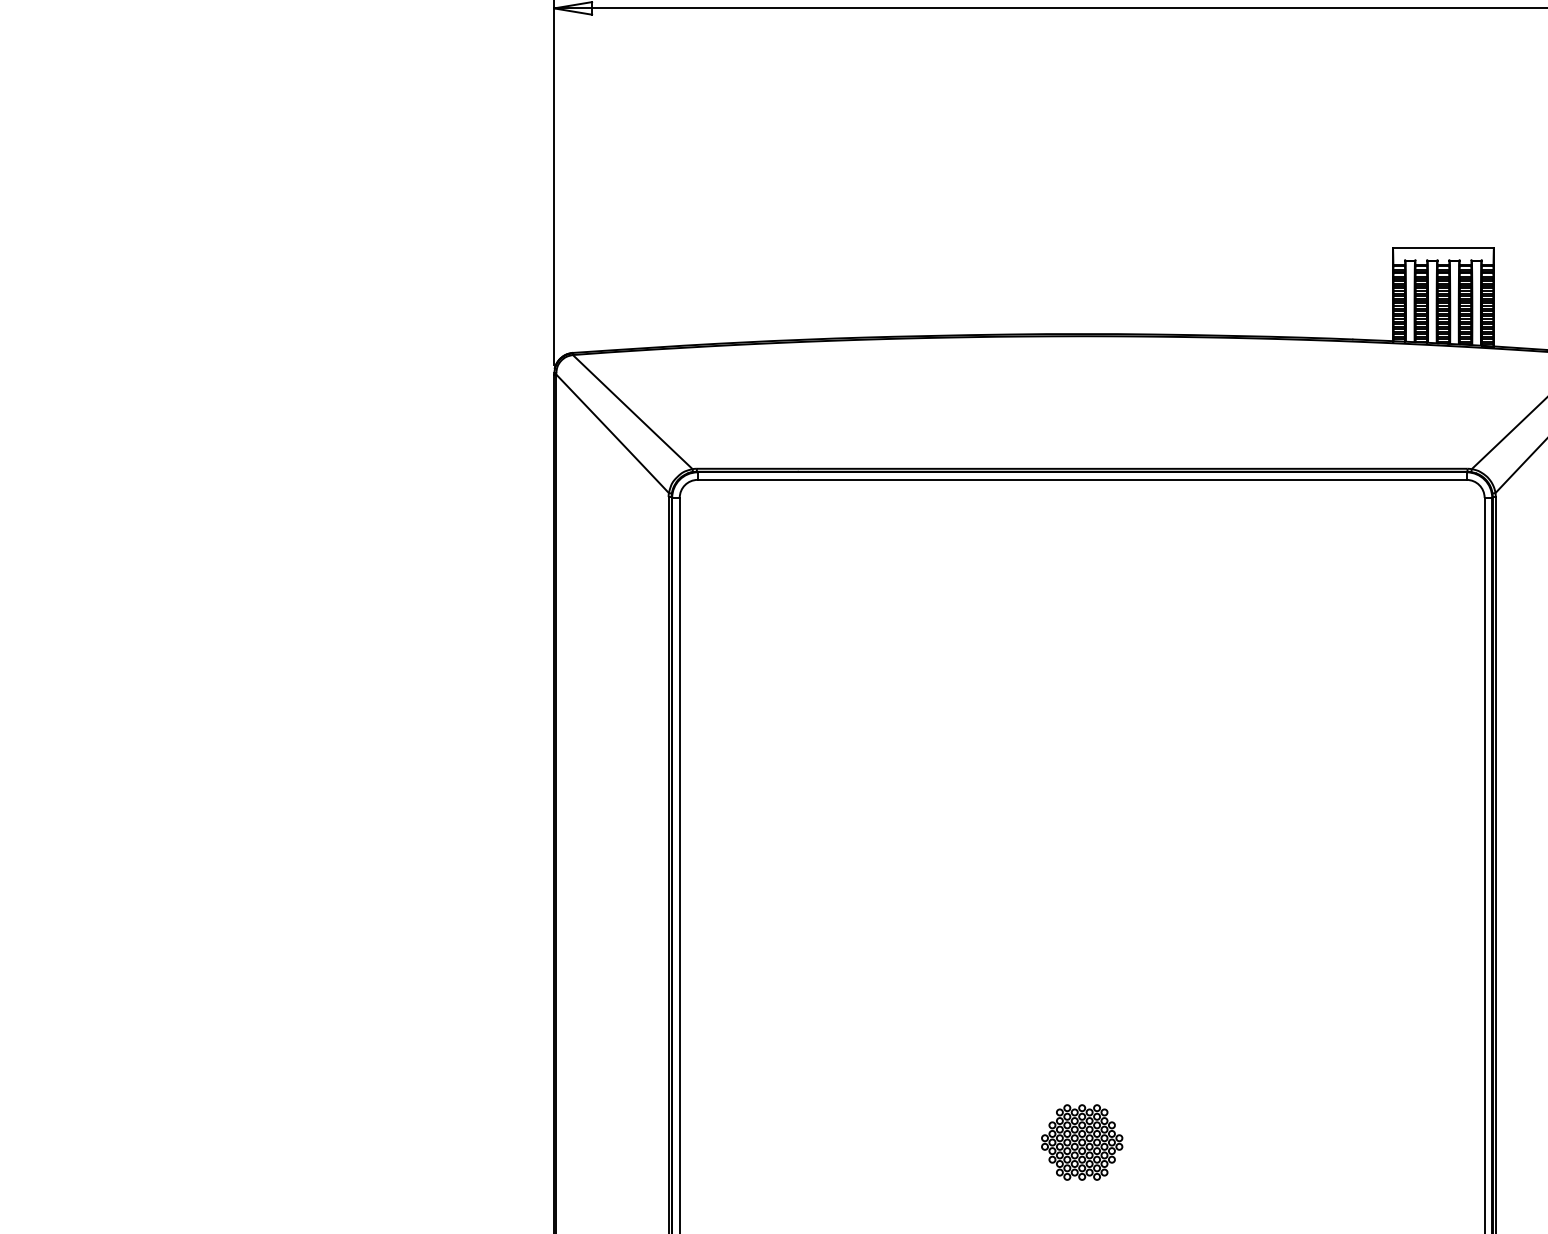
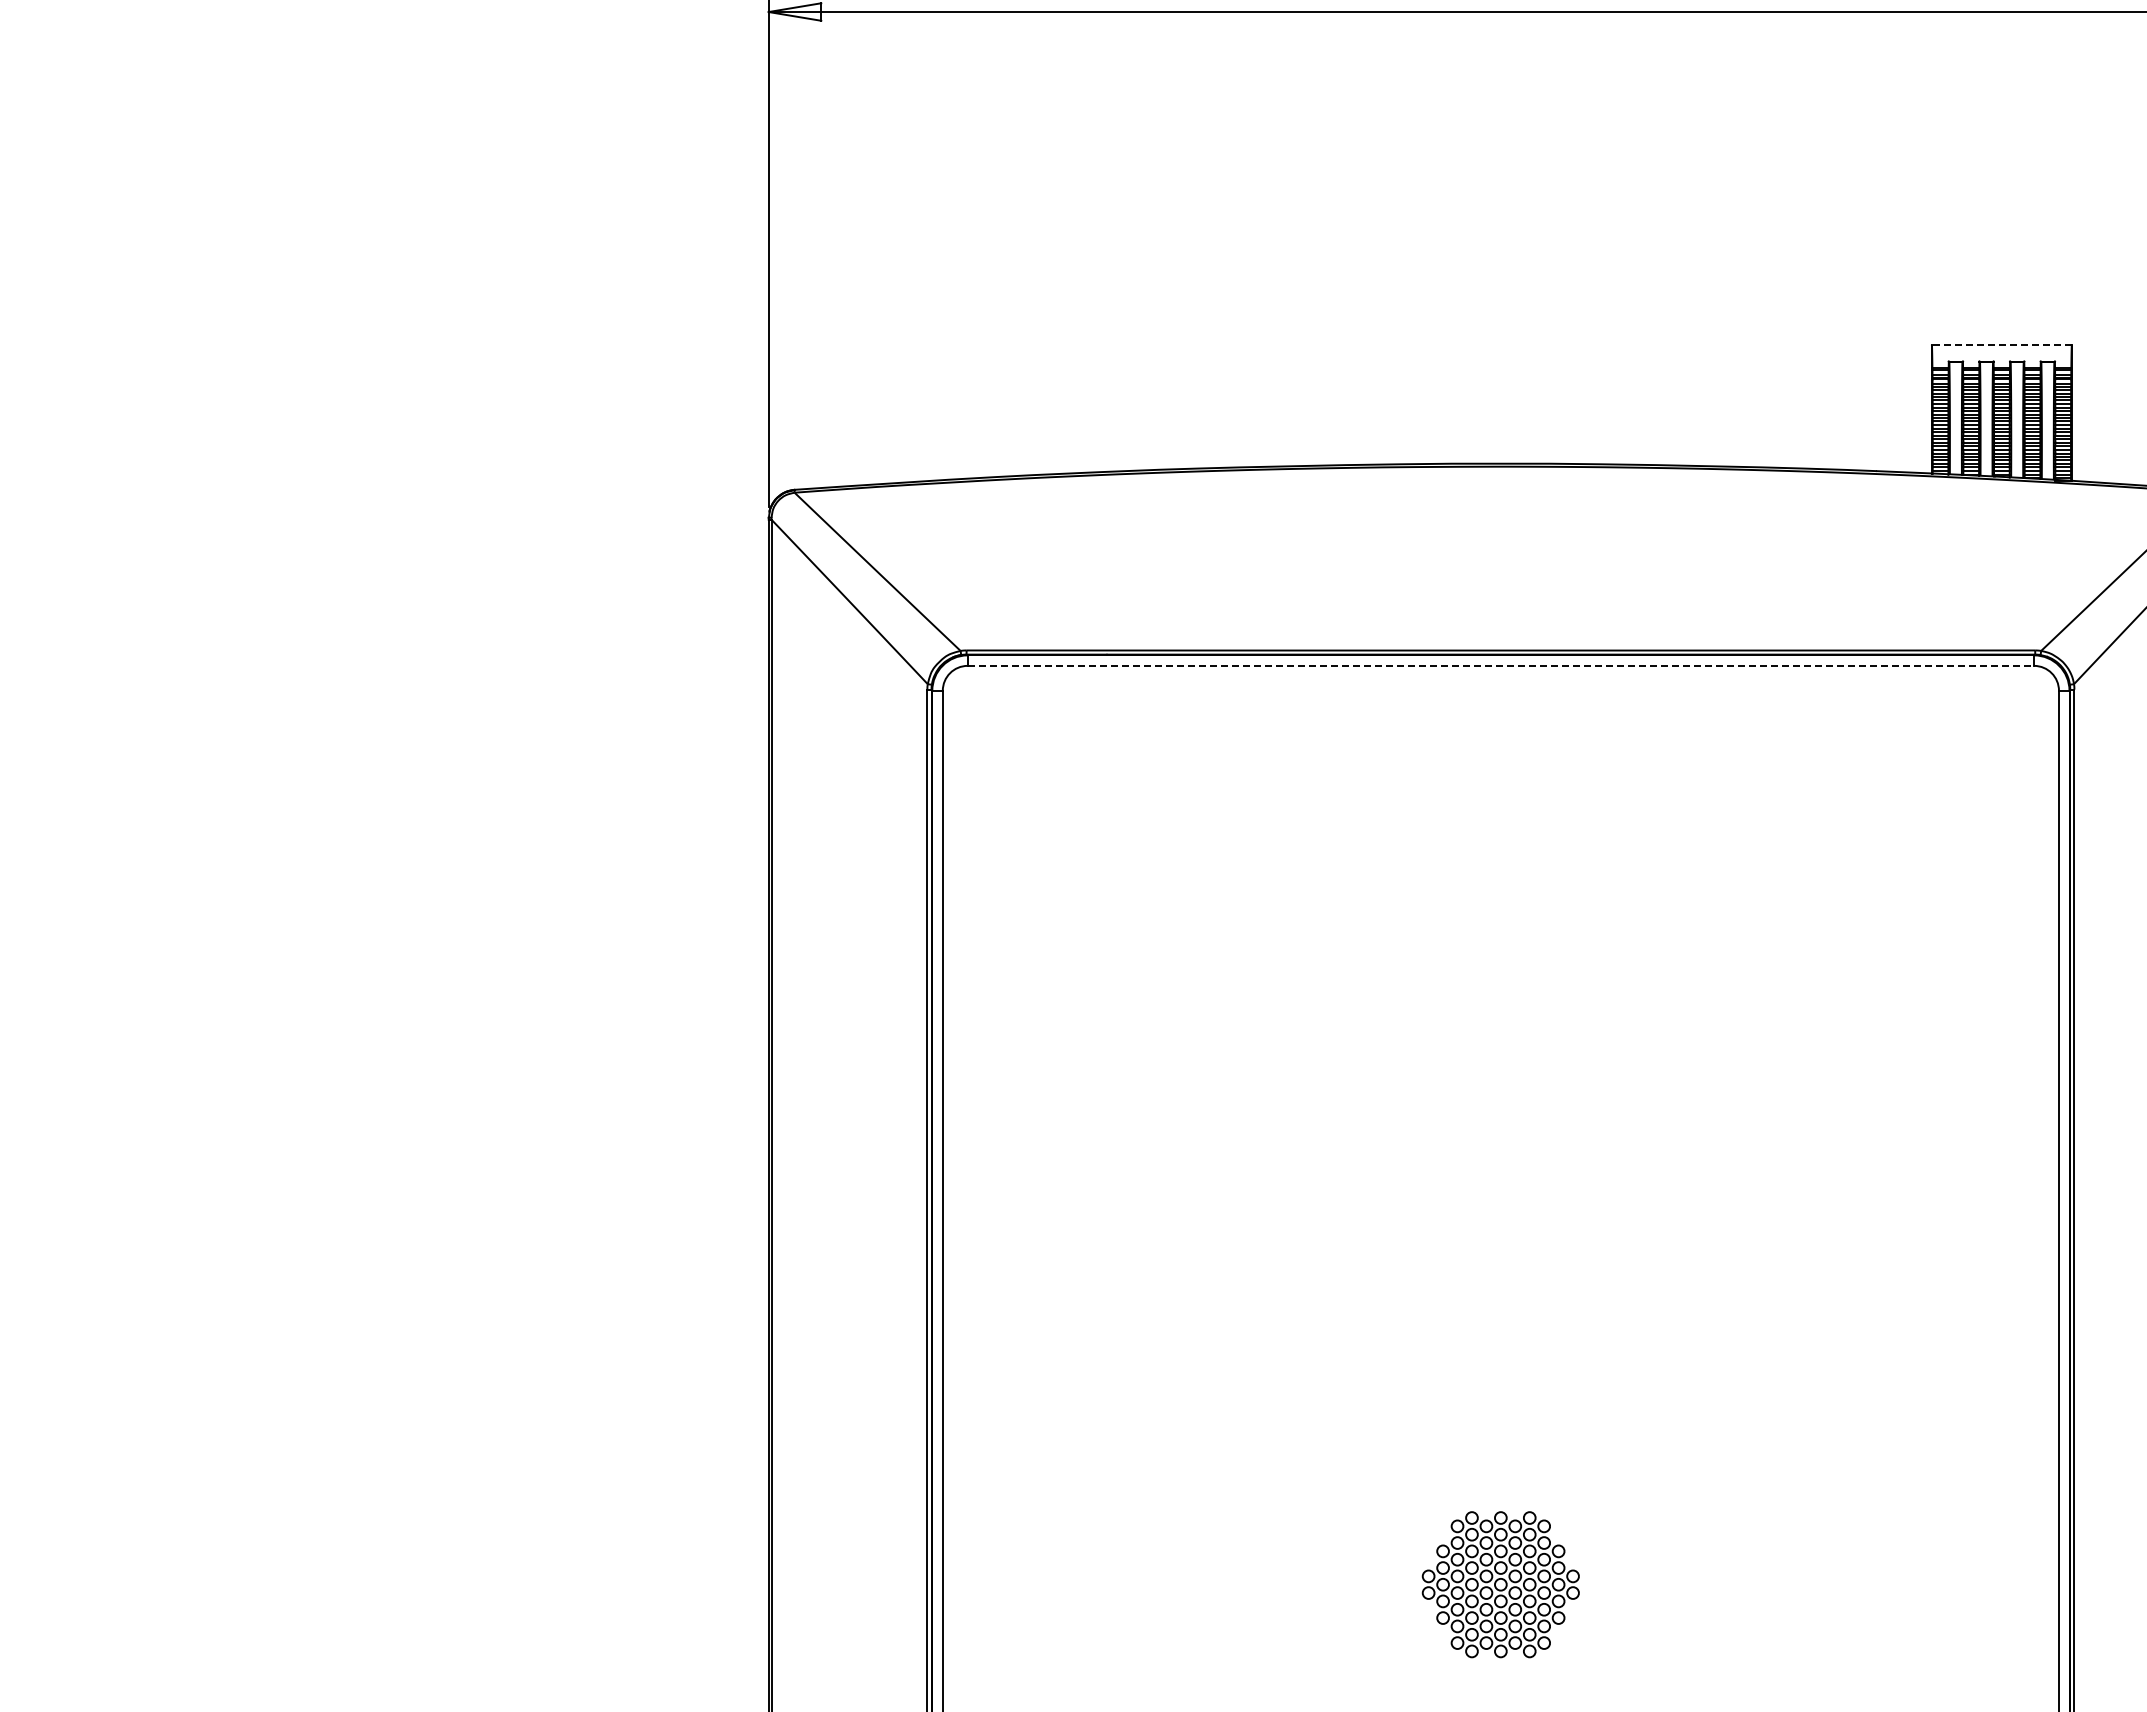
line: (1443, 248) -> (2001, 344), solid -> dashed
line: (1082, 479) -> (1501, 665), solid -> dashed
part: (1081, 1142) -> (1500, 1584), size x1.4

